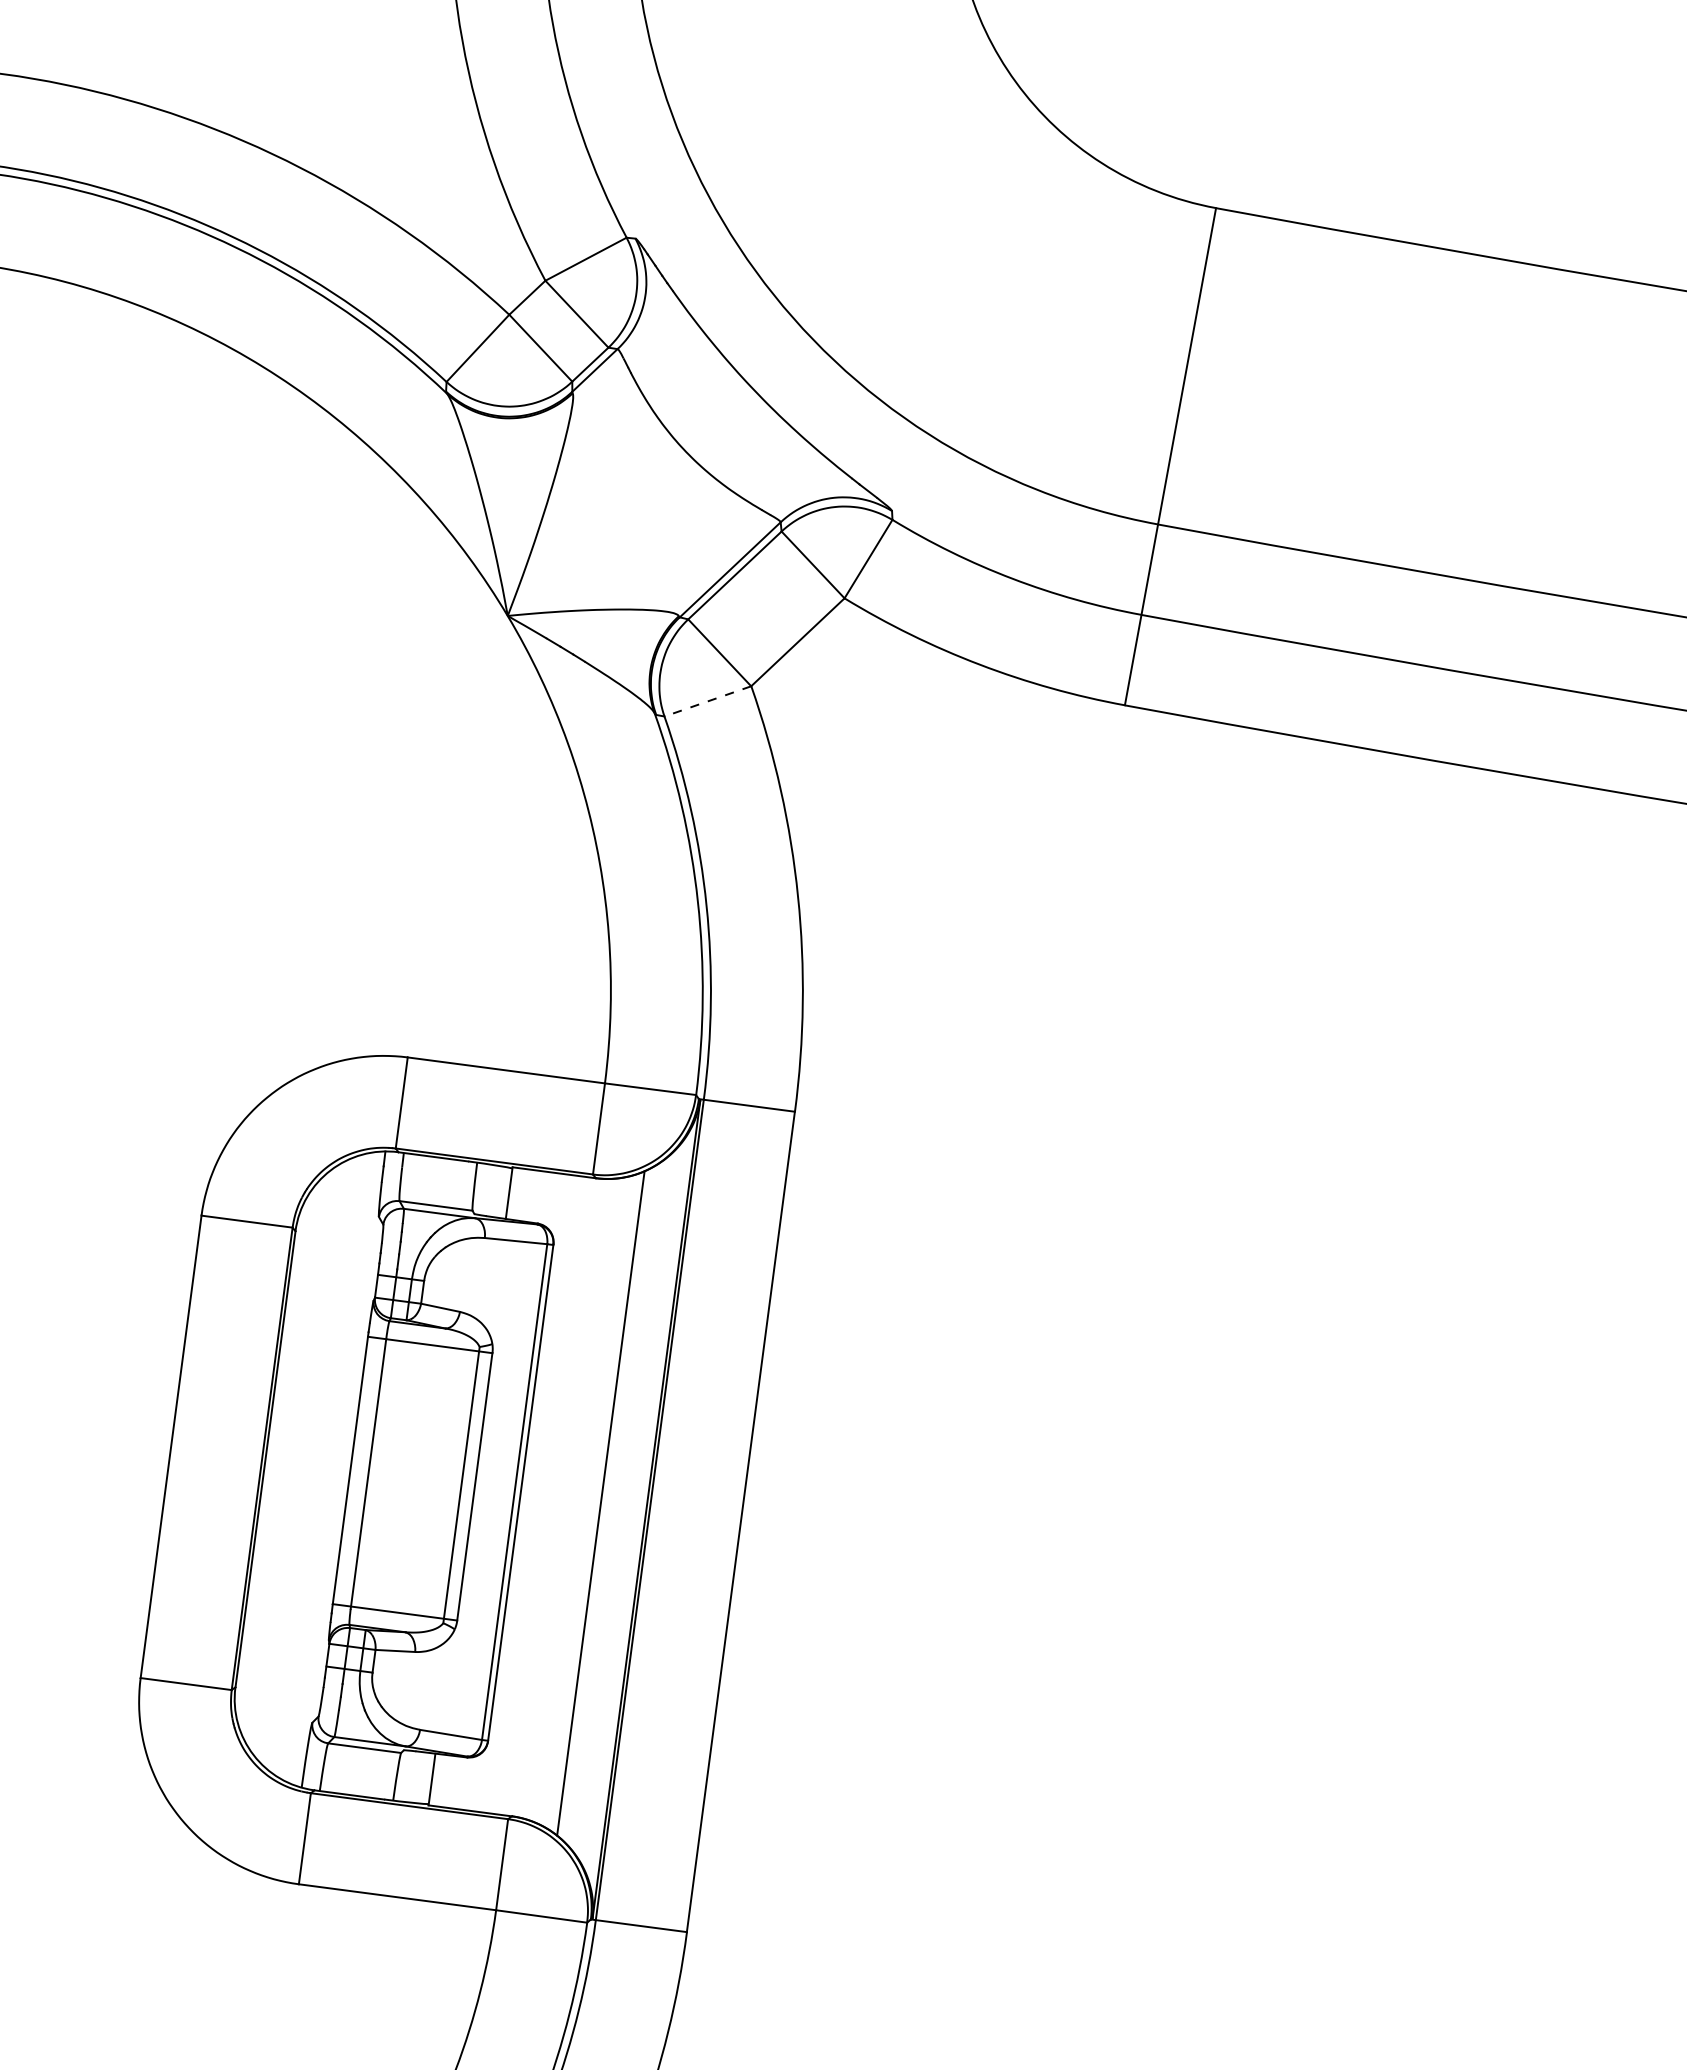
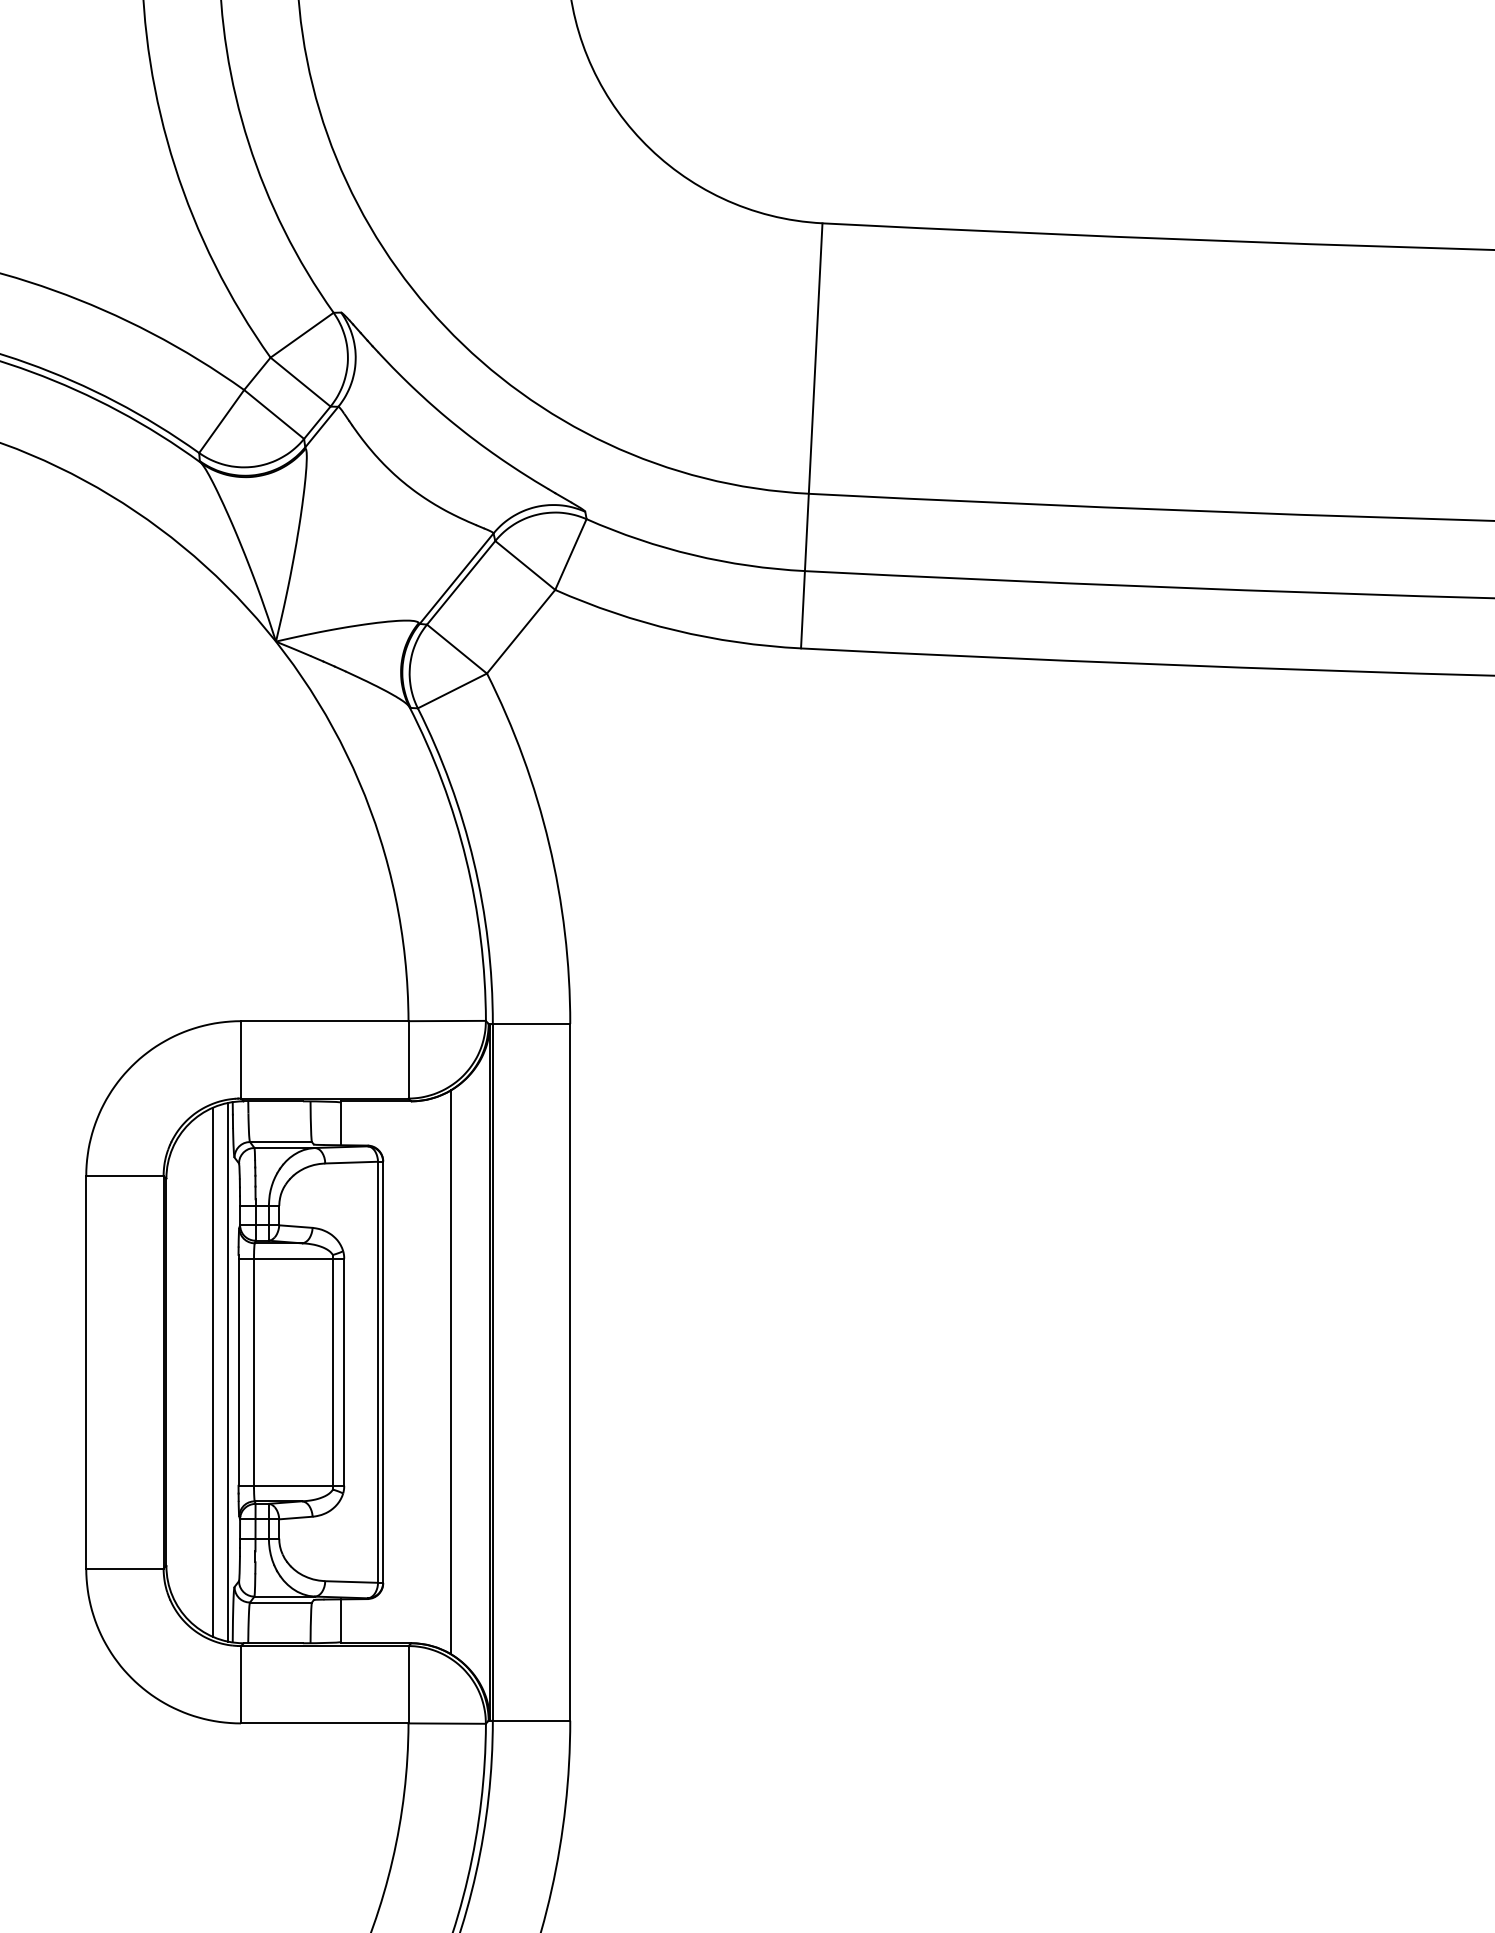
line: (708, 700) -> (452, 690), dashed -> solid
line: (319, 1465) -> (212, 1371), added
line: (338, 1467) -> (228, 1371), added

